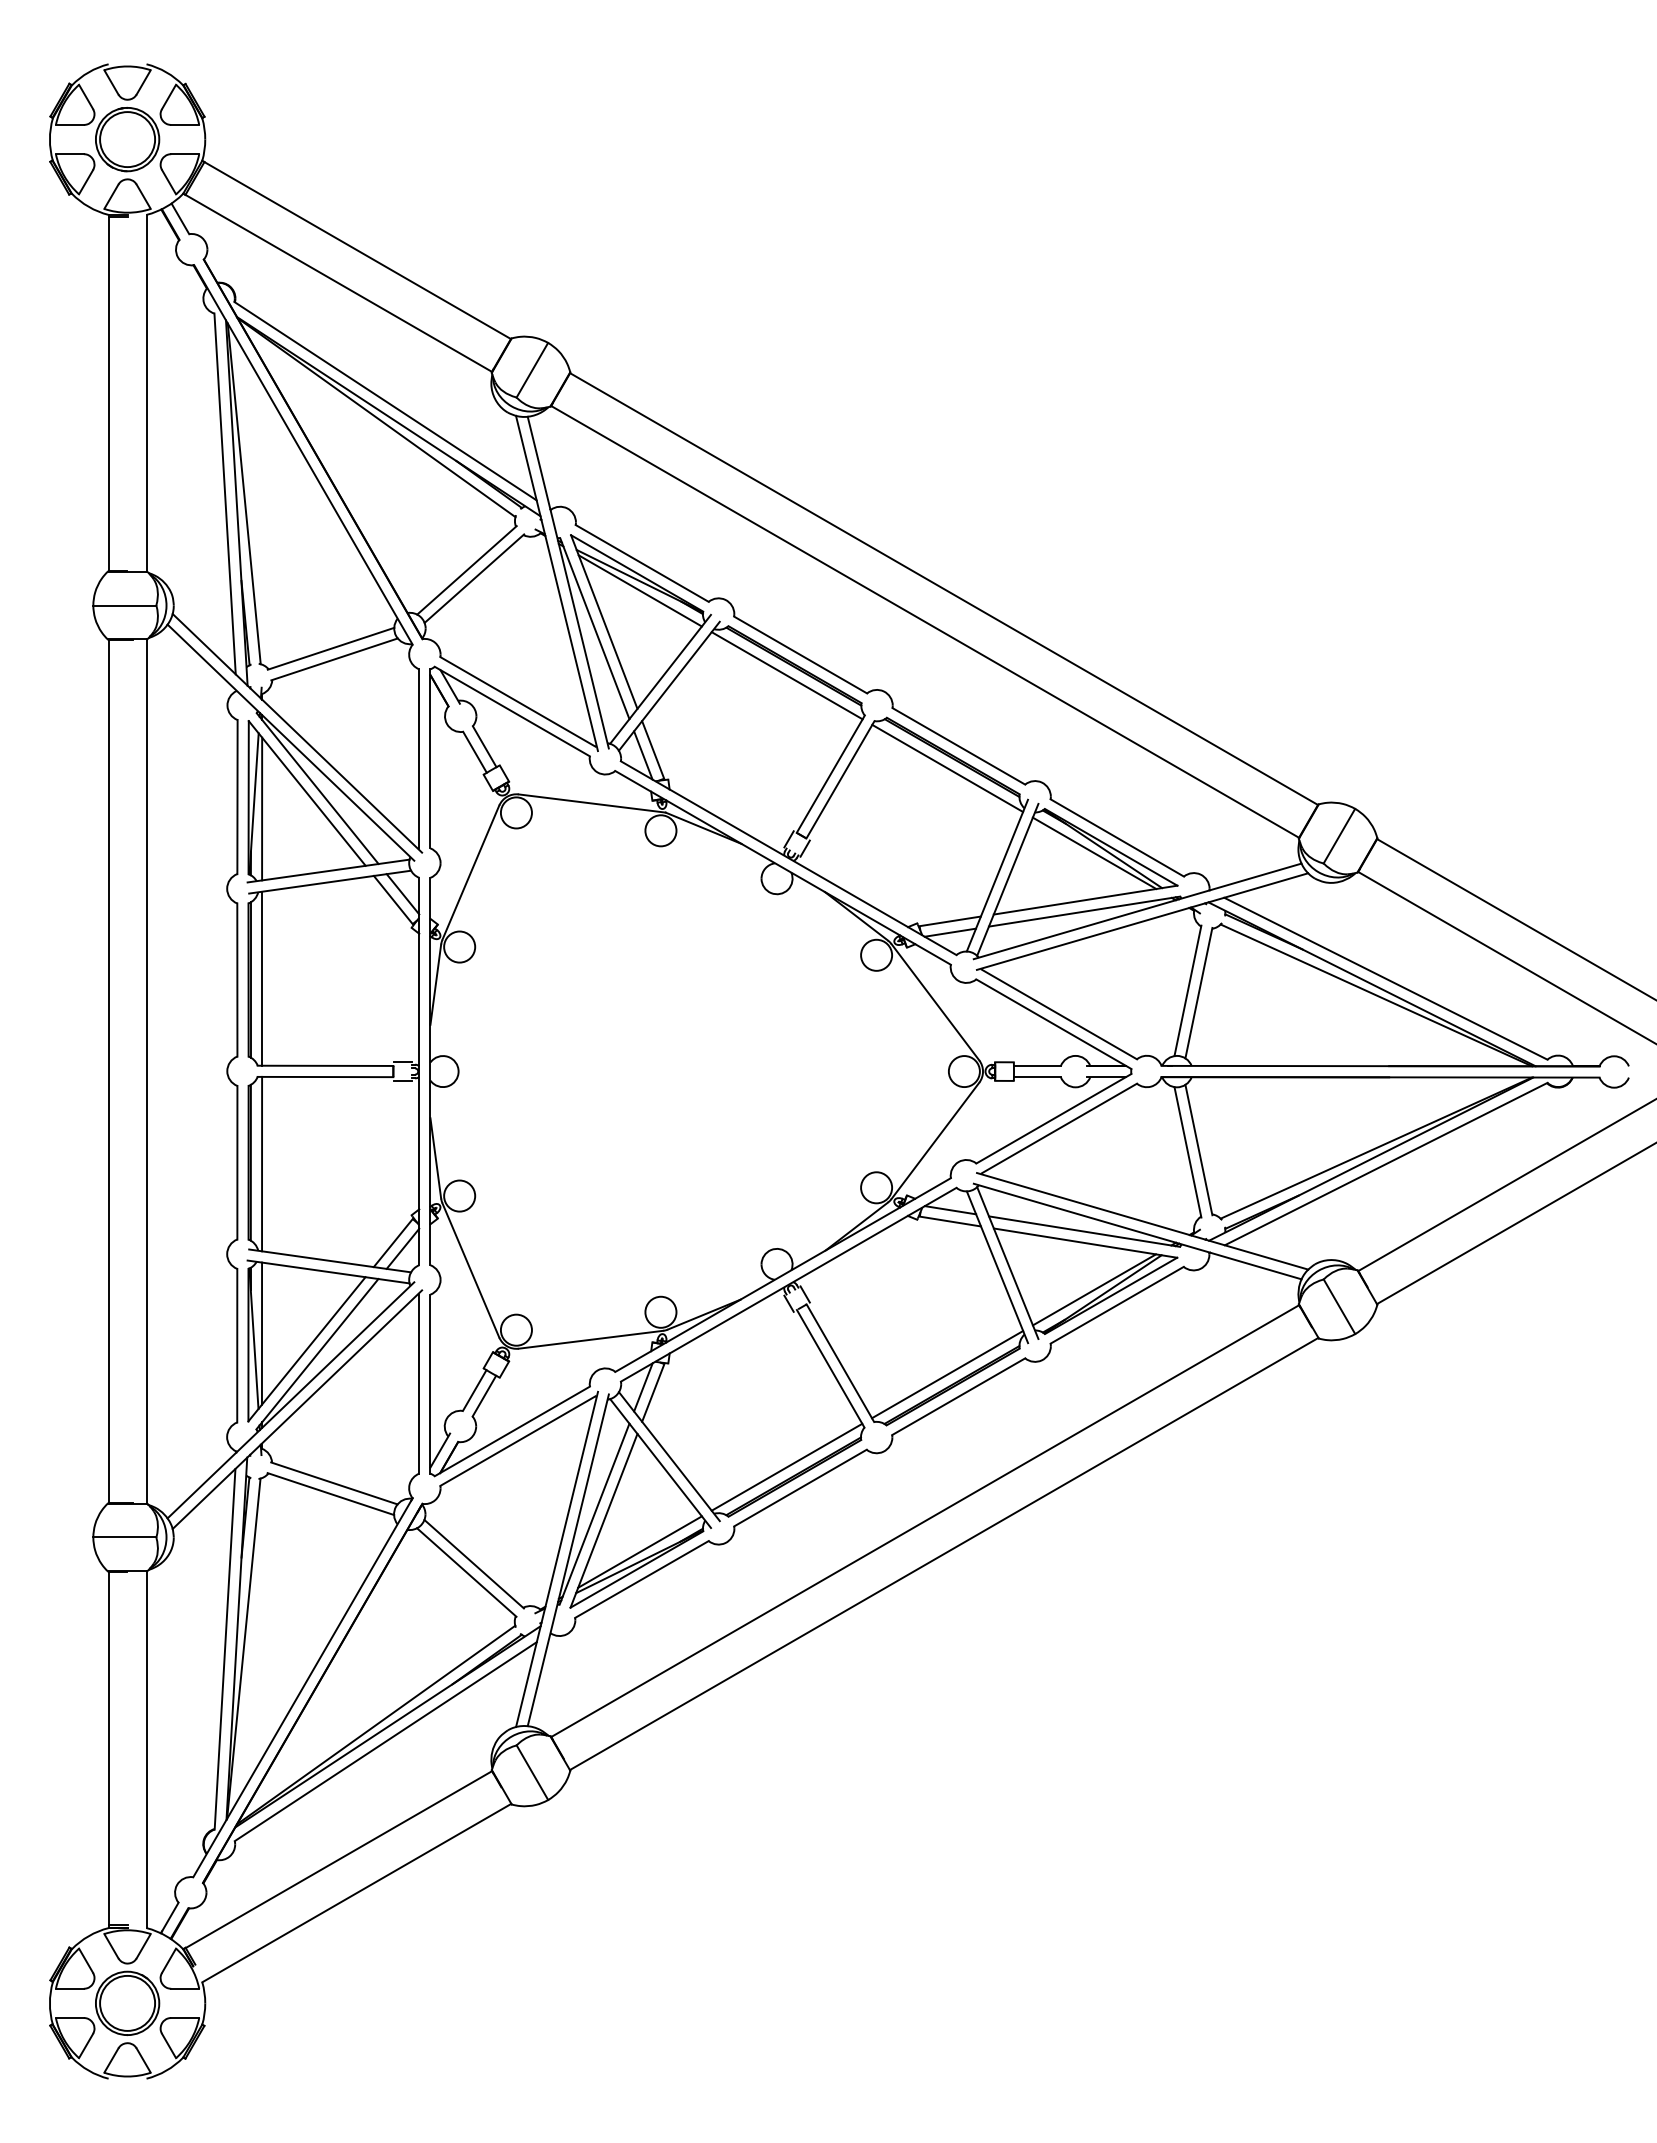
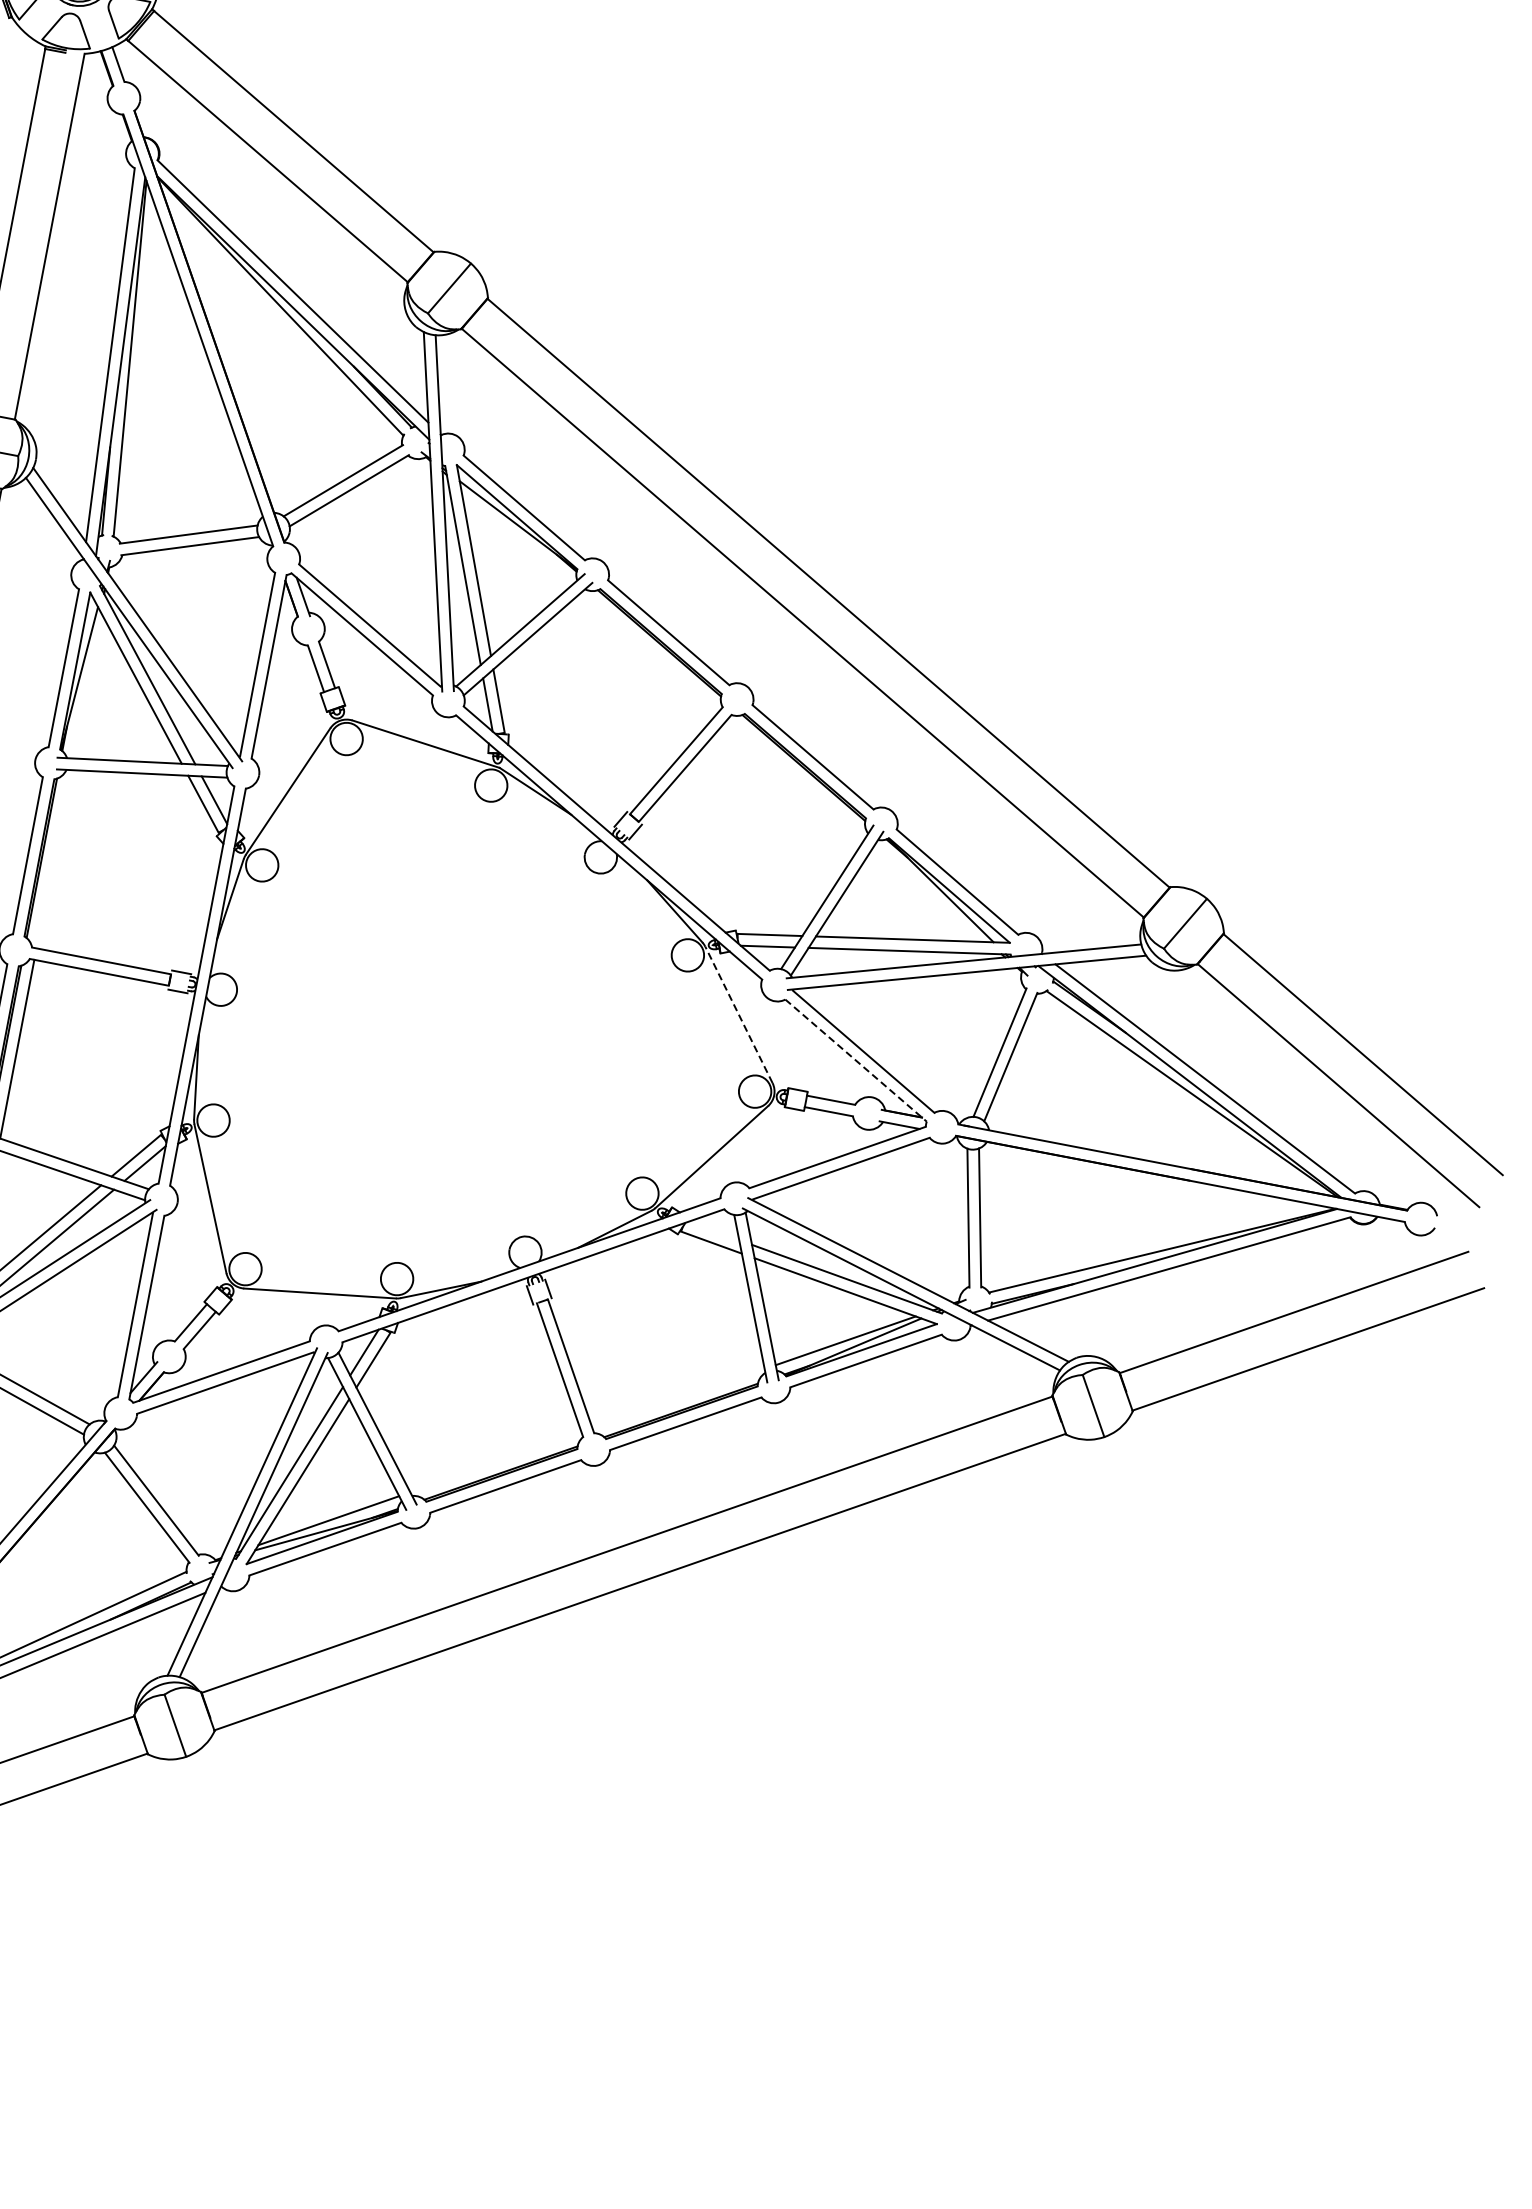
line: (639, 590) -> (516, 535), removed
line: (786, 675) -> (650, 650), removed
line: (947, 768) -> (797, 777), removed
line: (262, 808) -> (87, 684), removed
line: (1094, 853) -> (931, 893), removed
line: (262, 978) -> (54, 859), removed
line: (935, 1002) -> (739, 1015), solid -> dashed
line: (1053, 1024) -> (855, 1060), solid -> dashed
line: (950, 1210) -> (713, 1231), removed
line: (947, 1374) -> (678, 1398), removed
line: (786, 1466) -> (495, 1461), removed

